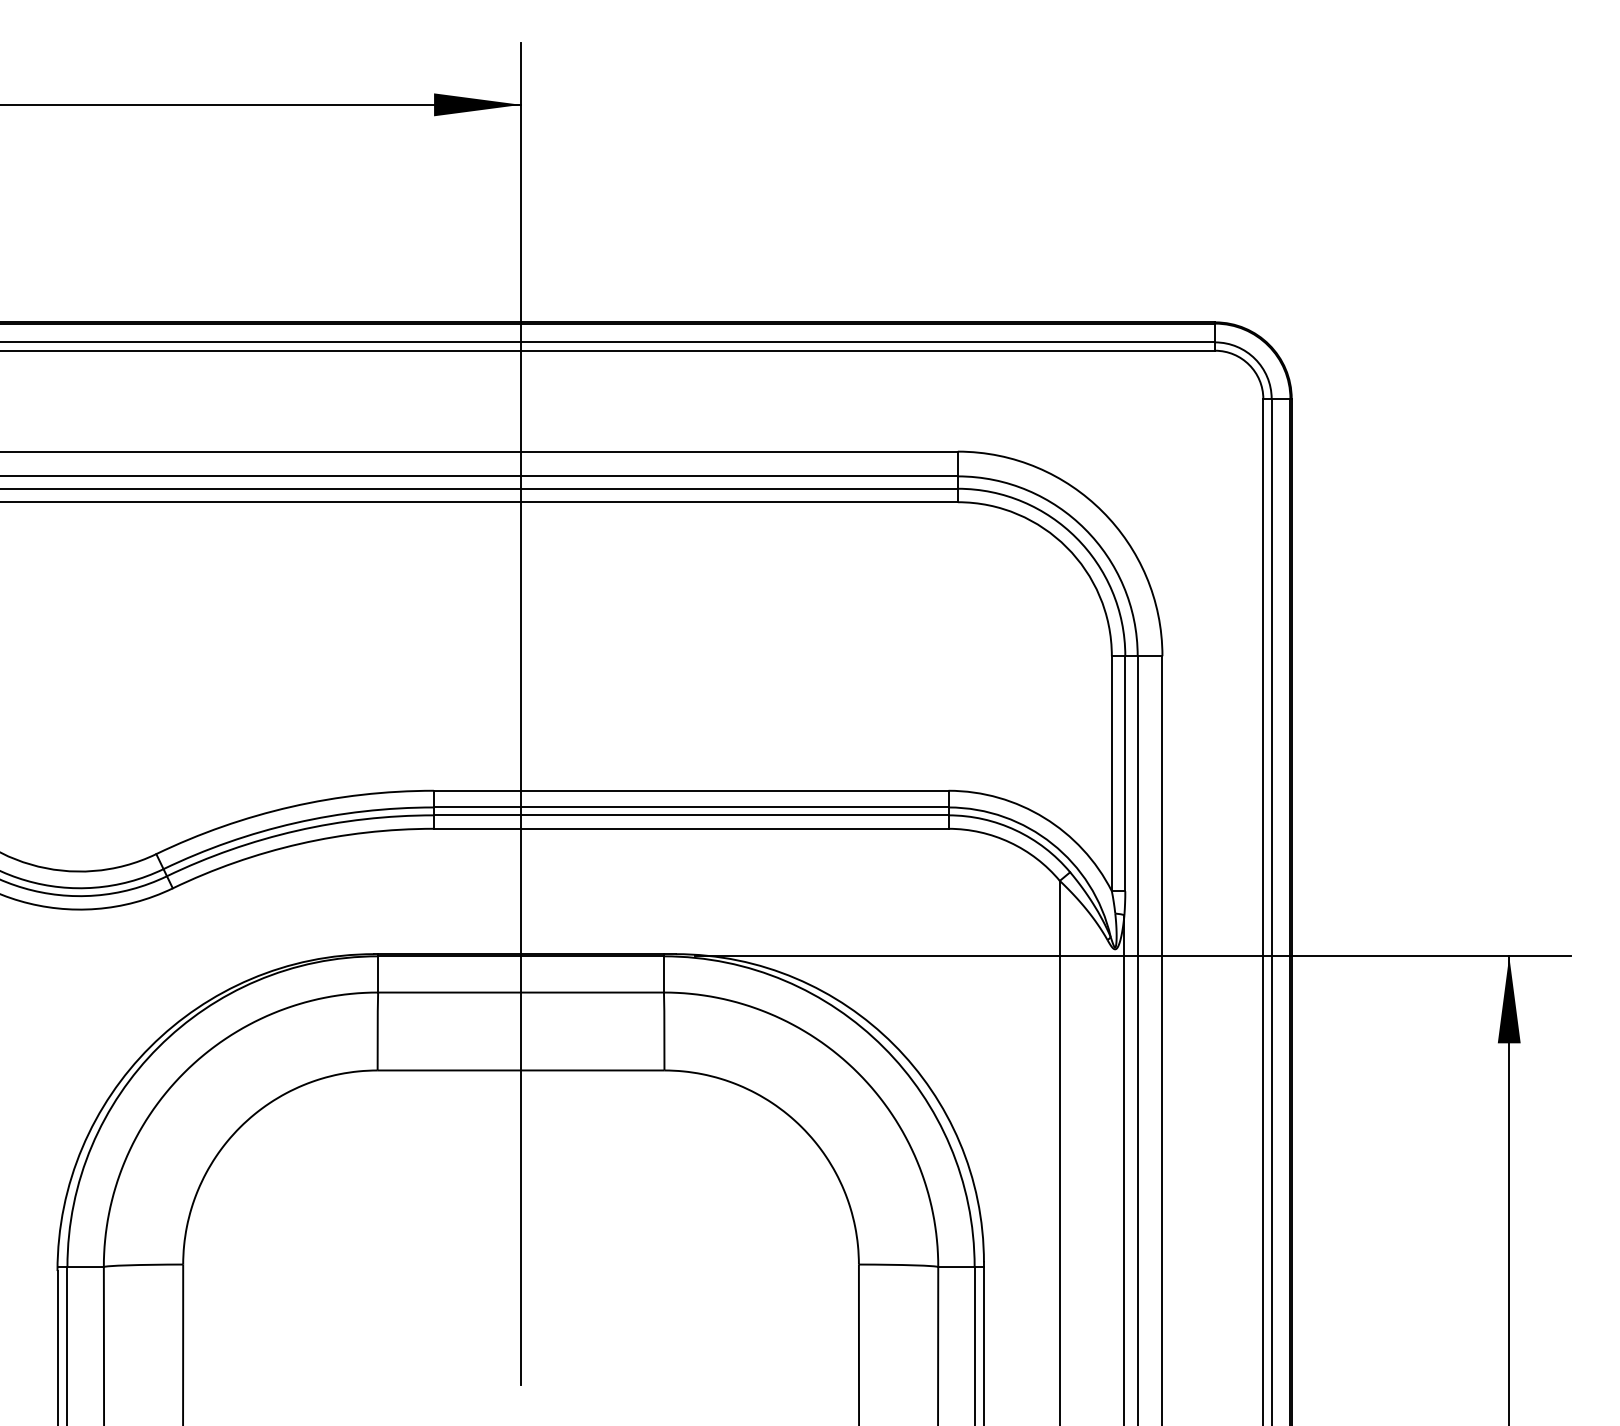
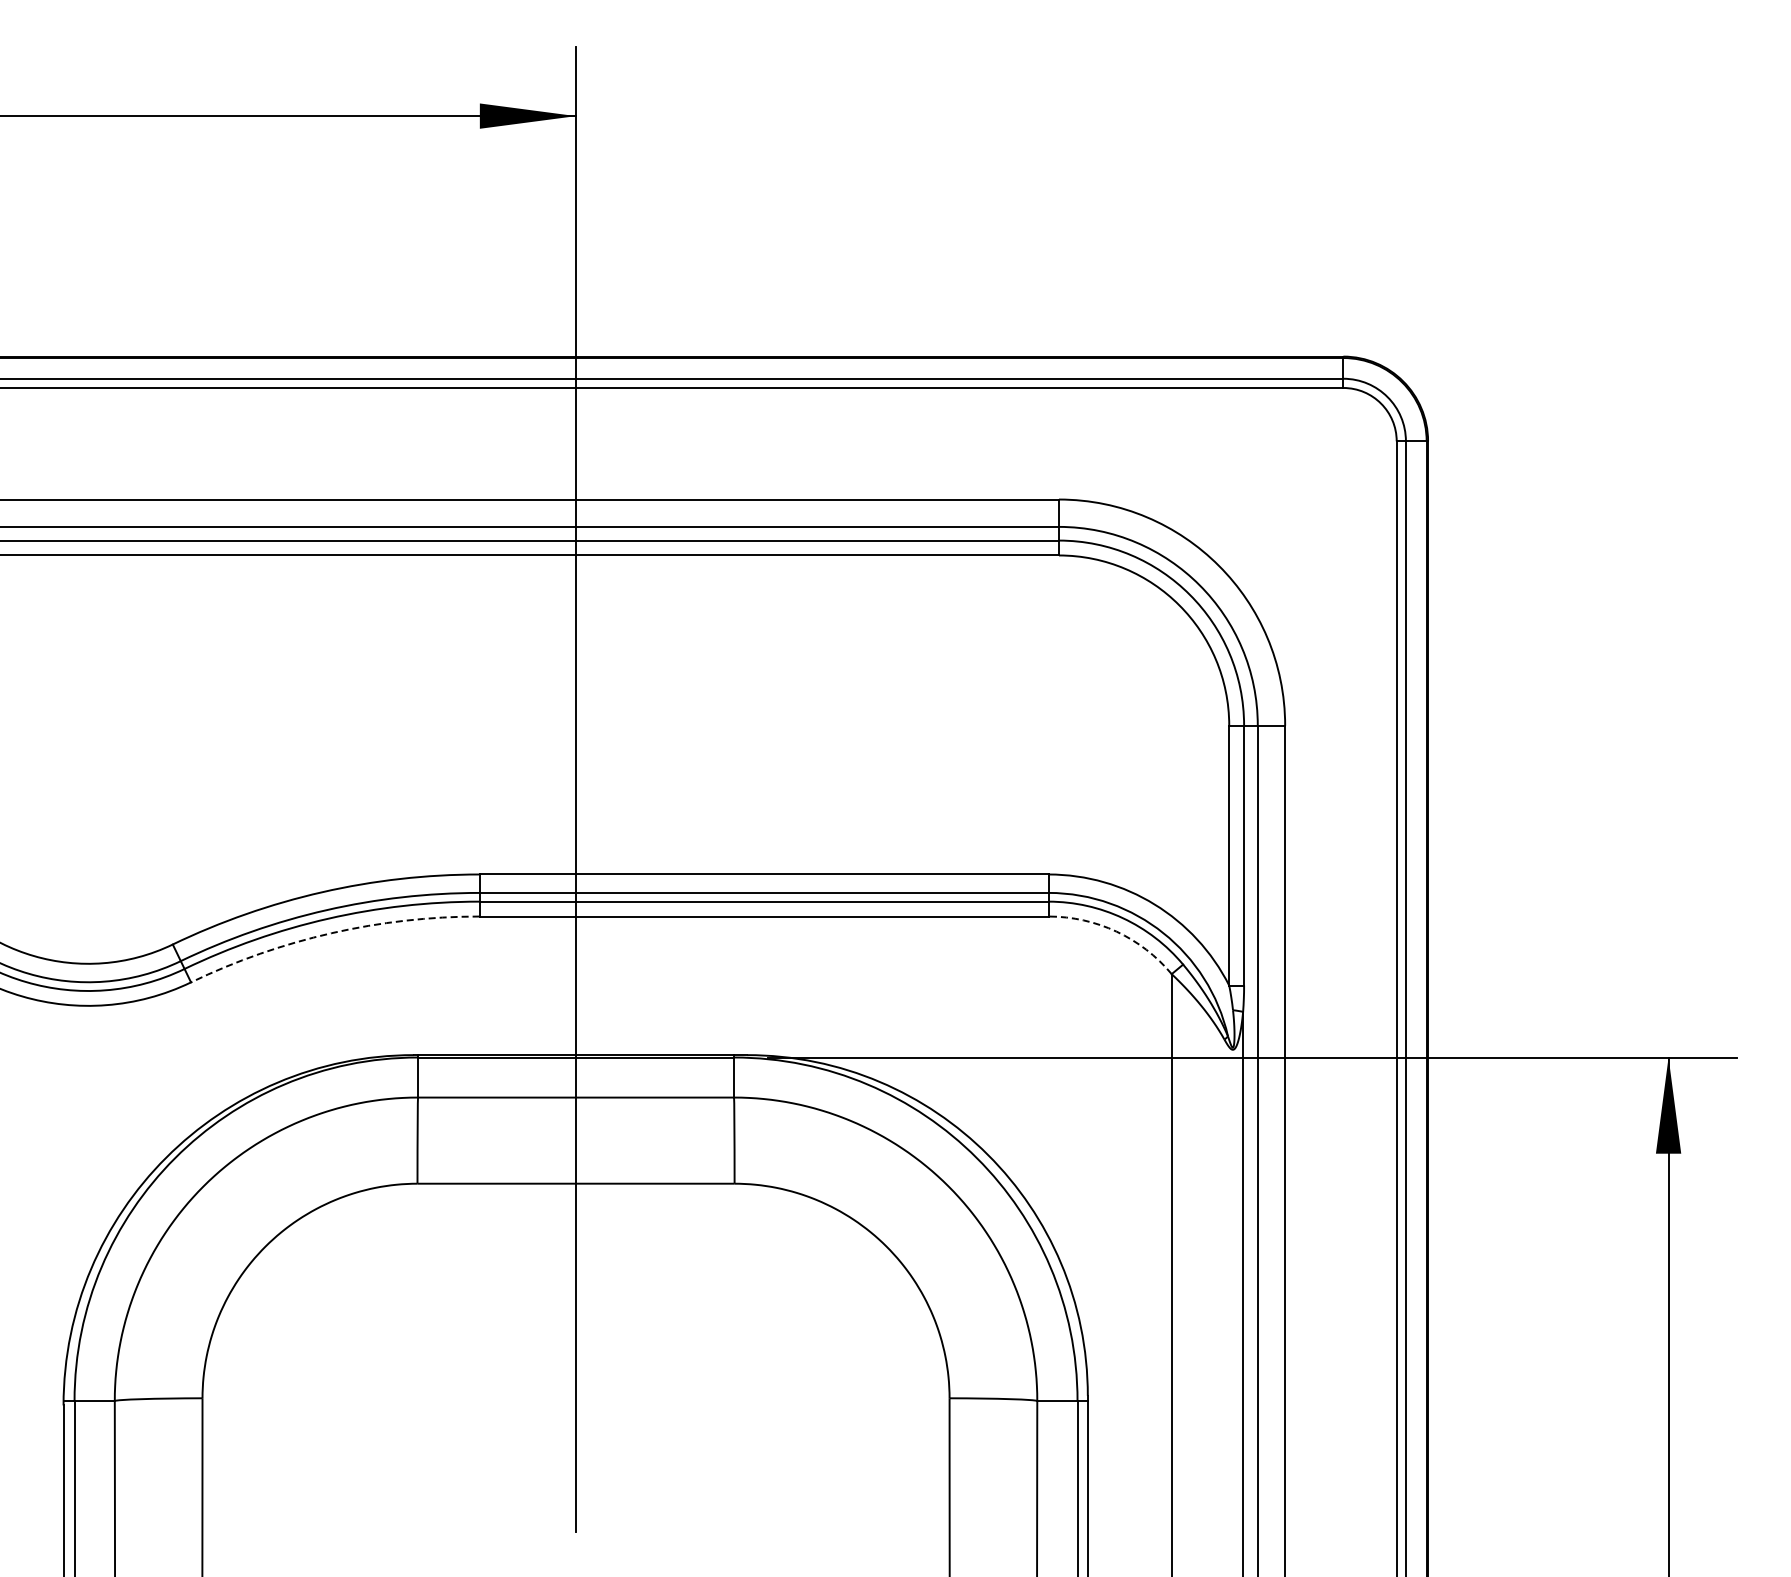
arc: (1009, 842) -> (1116, 931), solid -> dashed
arc: (299, 844) -> (331, 933), solid -> dashed

